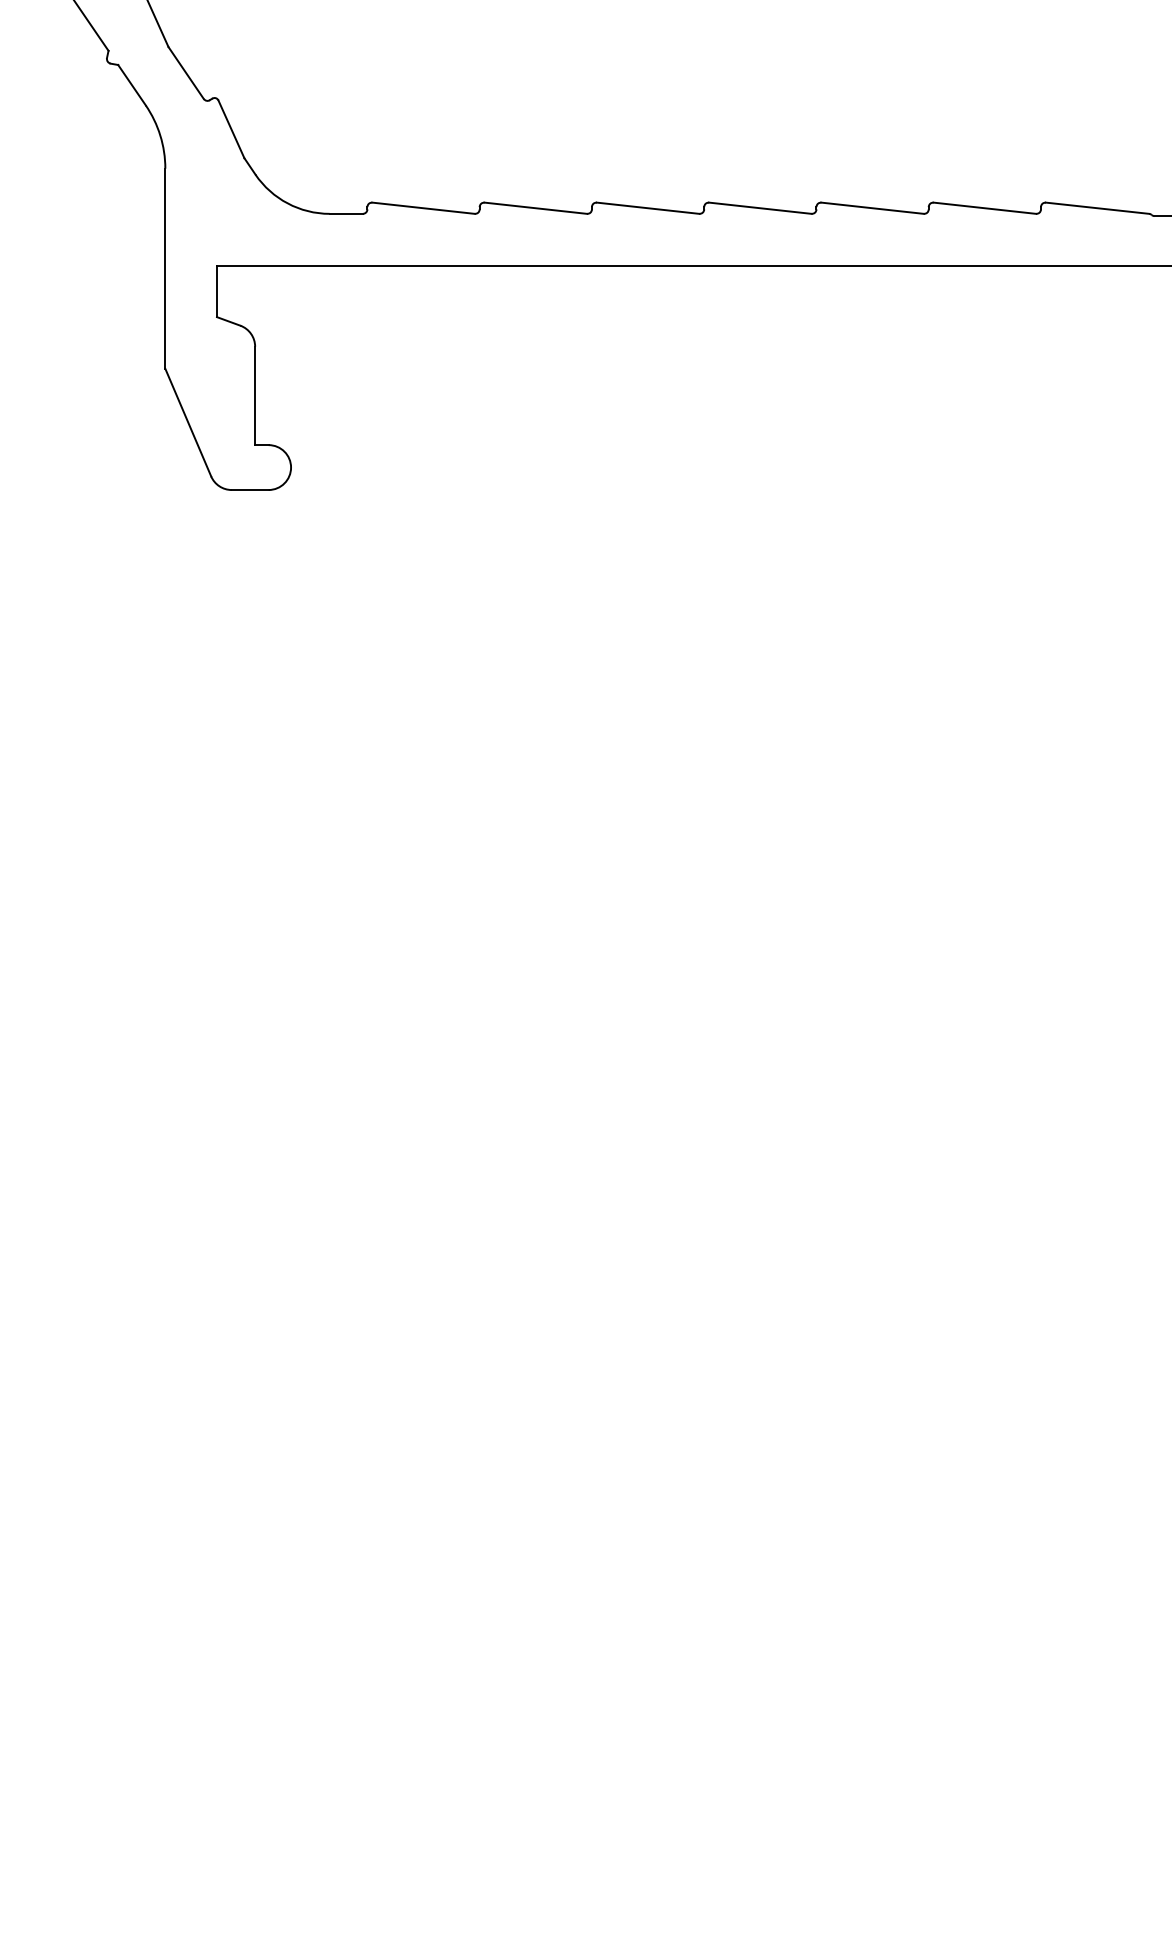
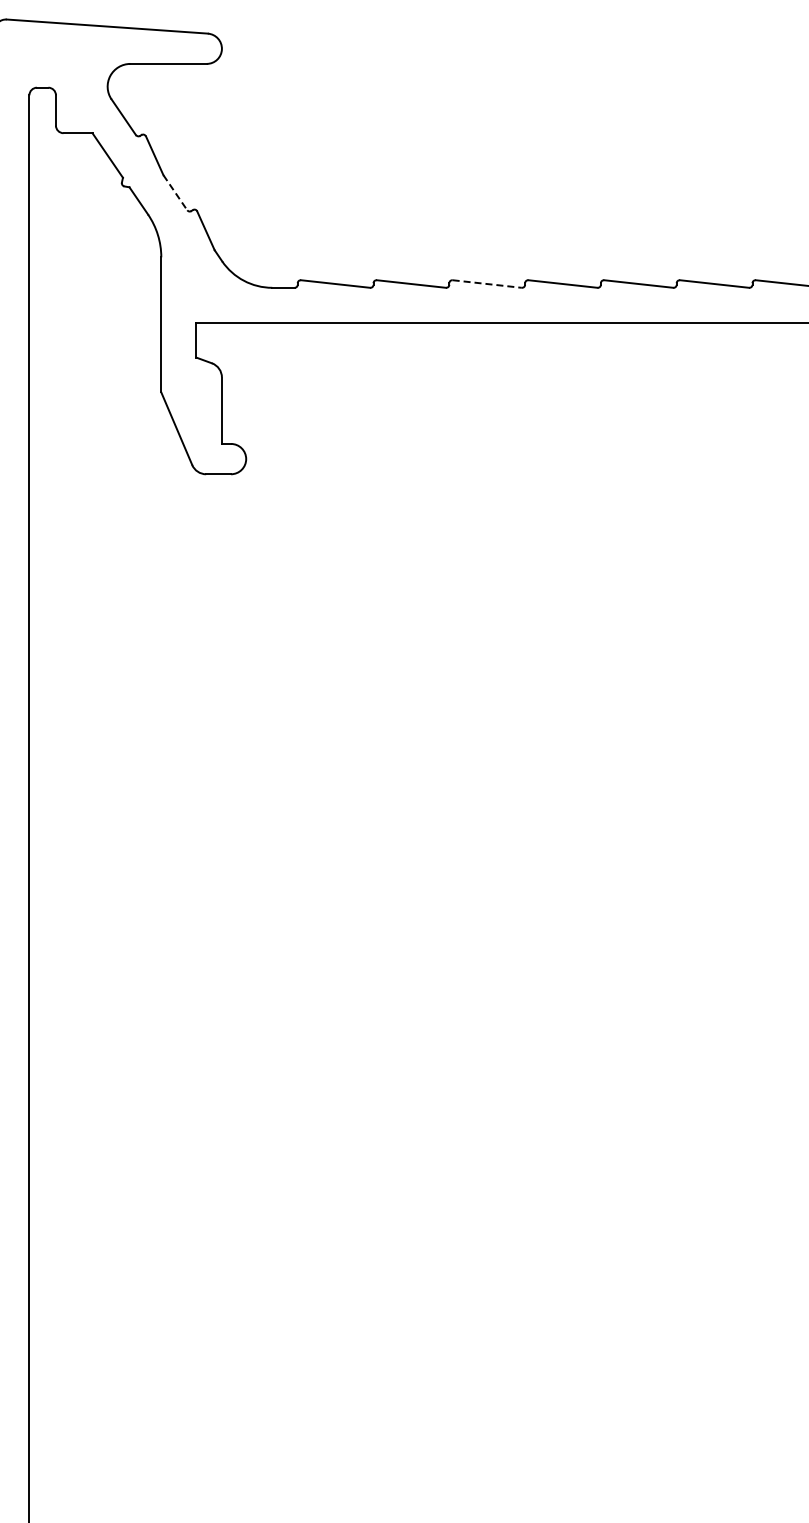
line: (186, 74) -> (175, 193), solid -> dashed
line: (648, 208) -> (487, 284), solid -> dashed

